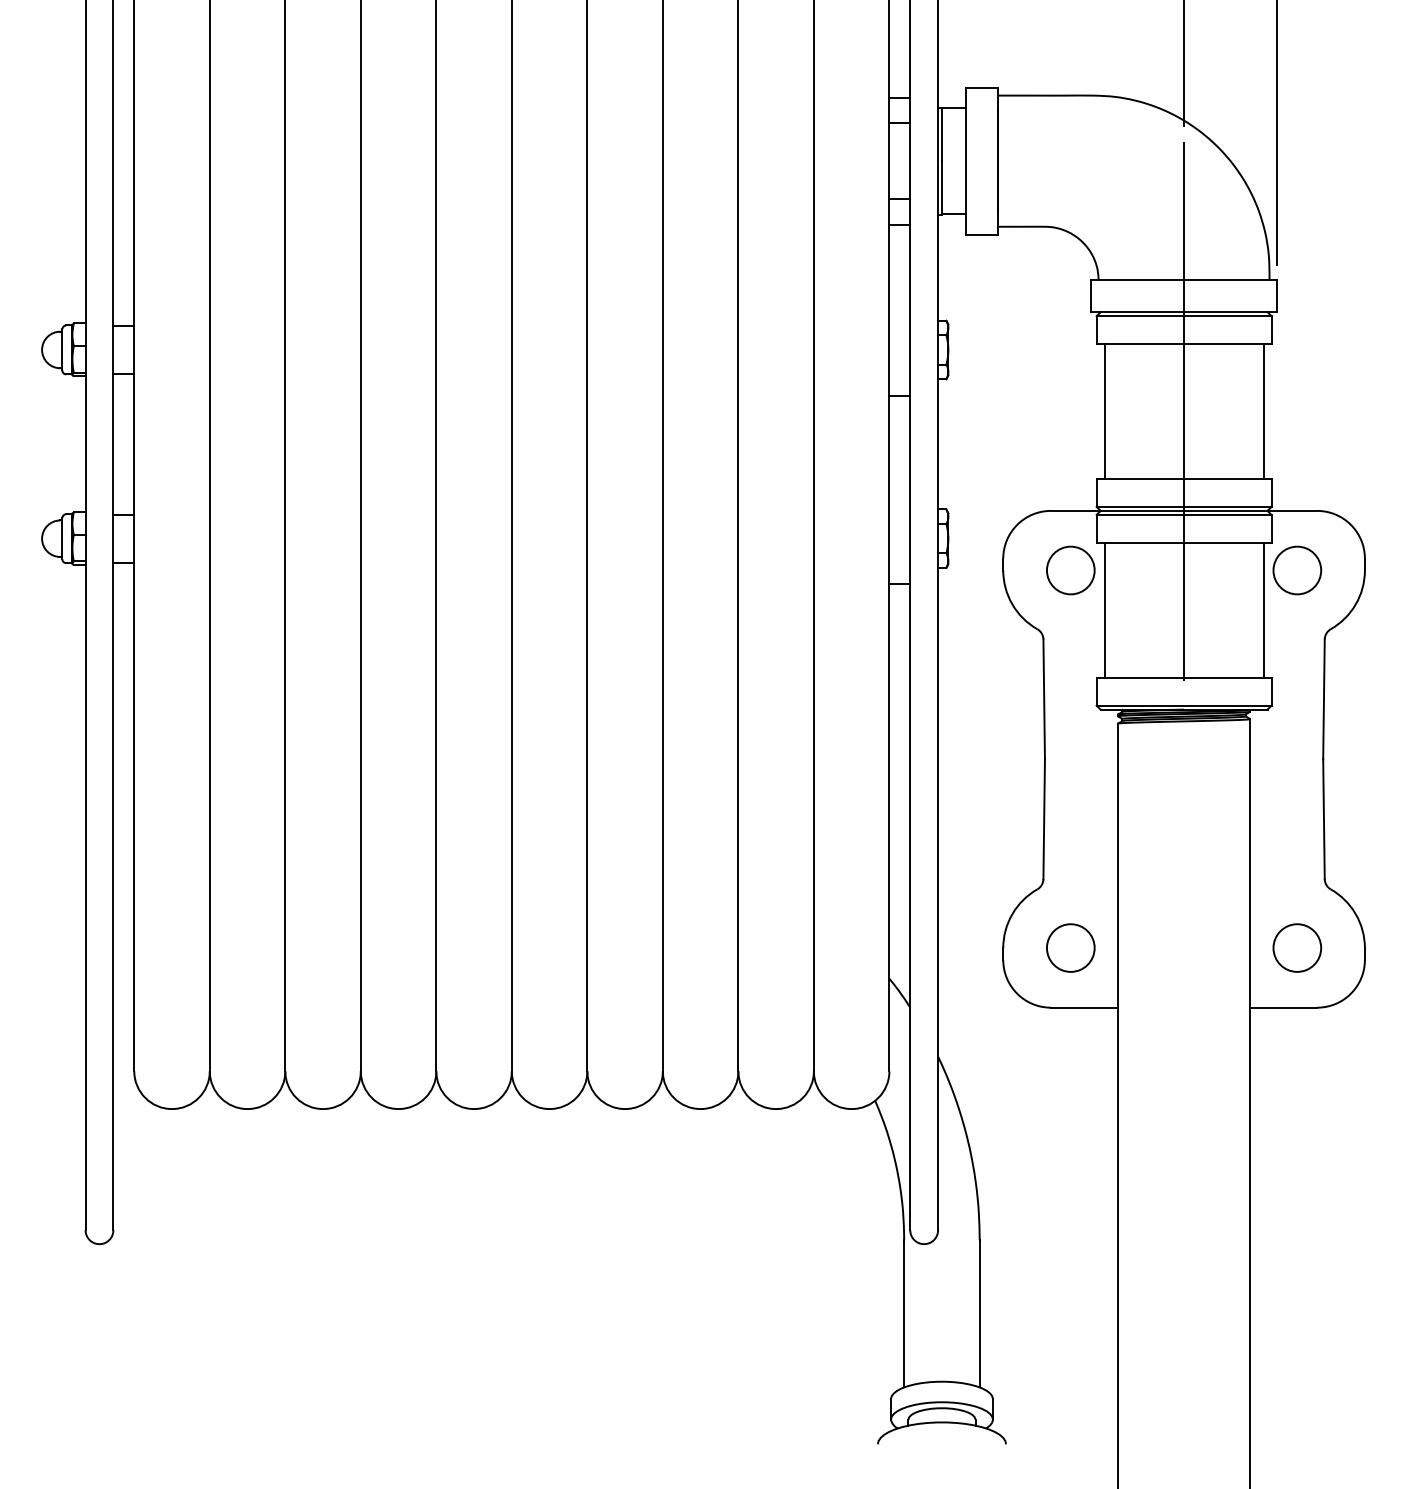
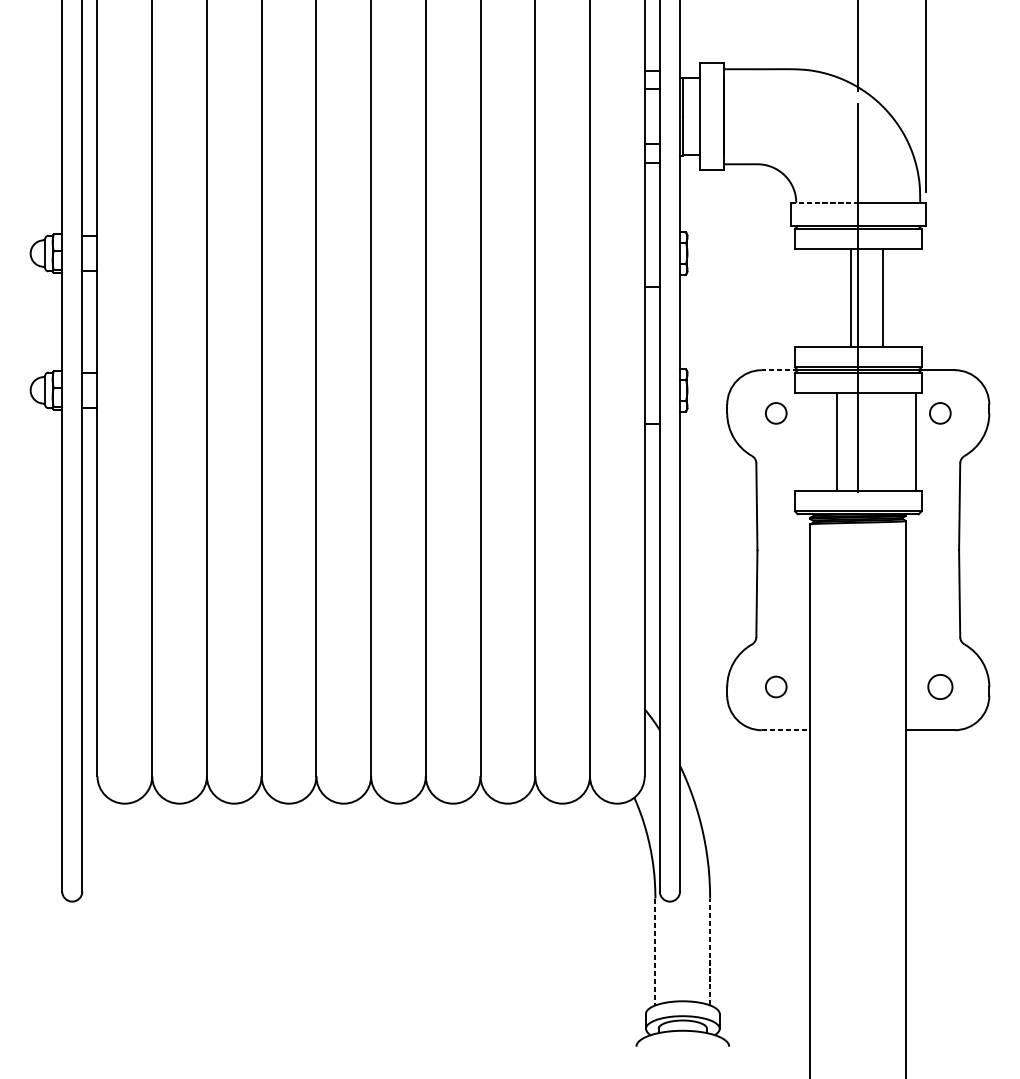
line: (1137, 280) -> (824, 203), solid -> dashed
line: (1104, 411) -> (851, 298), moved
line: (1263, 411) -> (882, 298), moved
line: (1075, 510) -> (779, 369), solid -> dashed
circle: (1070, 570) -> (775, 413), size x0.6
circle: (1297, 570) -> (940, 413), size x0.6
line: (1104, 609) -> (836, 441), moved
circle: (1070, 947) -> (775, 686), size x0.6
circle: (1297, 947) -> (940, 686), size x0.7
line: (1084, 1007) -> (786, 730), solid -> dashed
line: (979, 1313) -> (710, 951), solid -> dashed
line: (904, 1314) -> (655, 952), solid -> dashed

